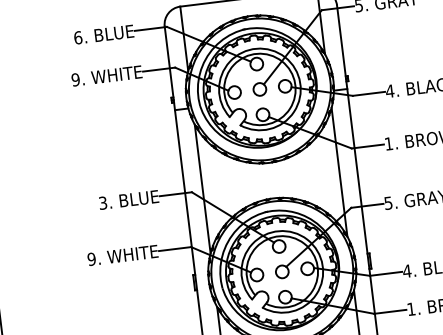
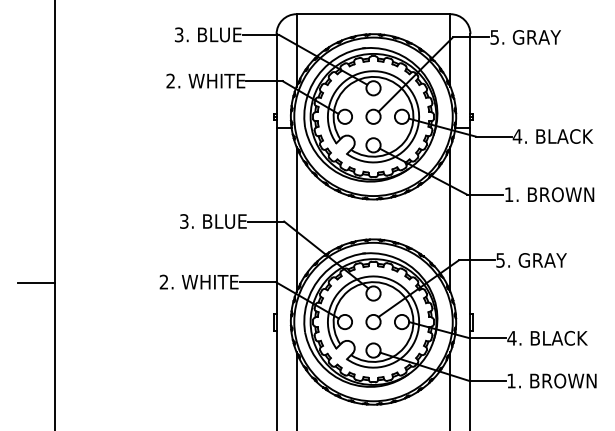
text: (77, 37) -> (178, 34), 6. -> 3.
text: (75, 79) -> (170, 80), 9. -> 2.
text: (91, 258) -> (163, 281), 9. -> 2.

